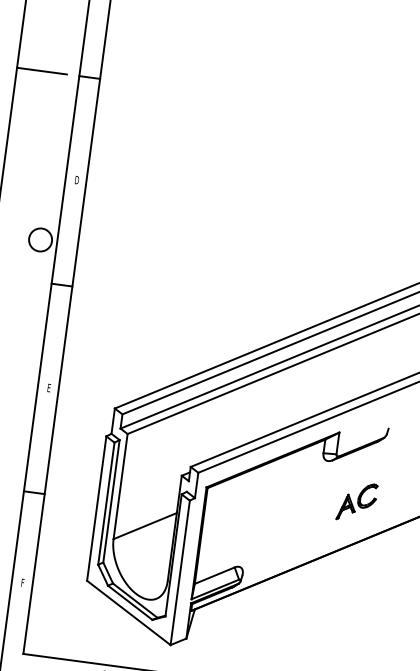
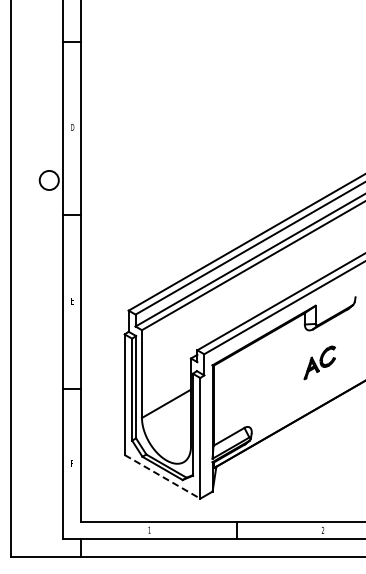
line: (41, 70) -> (31, 41), removed
part: (356, 501) -> (319, 362), moved
line: (128, 612) -> (162, 476), solid -> dashed

